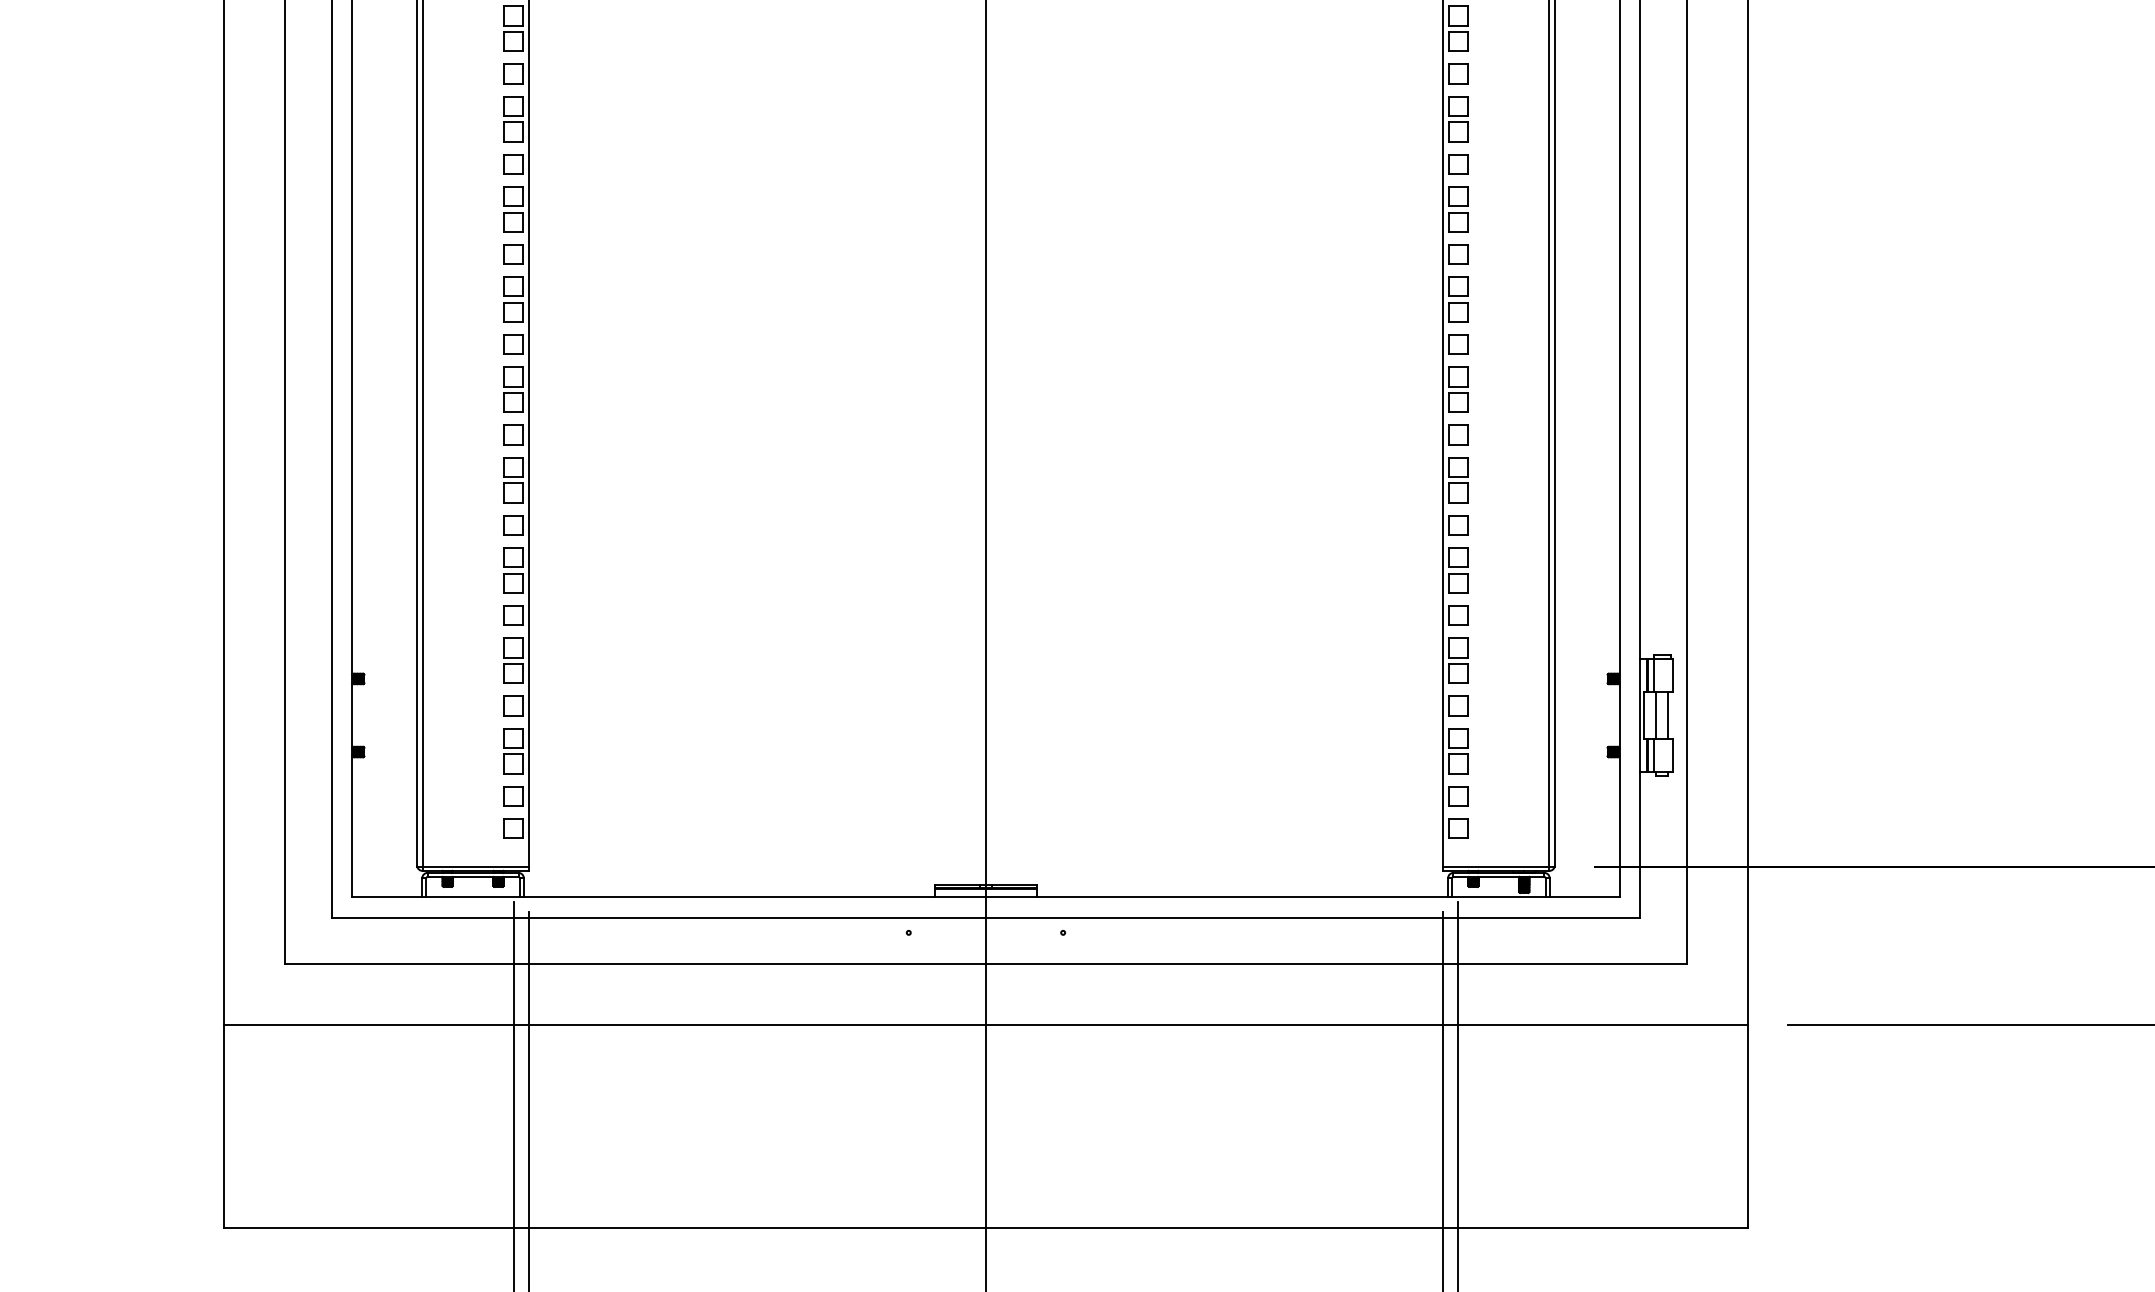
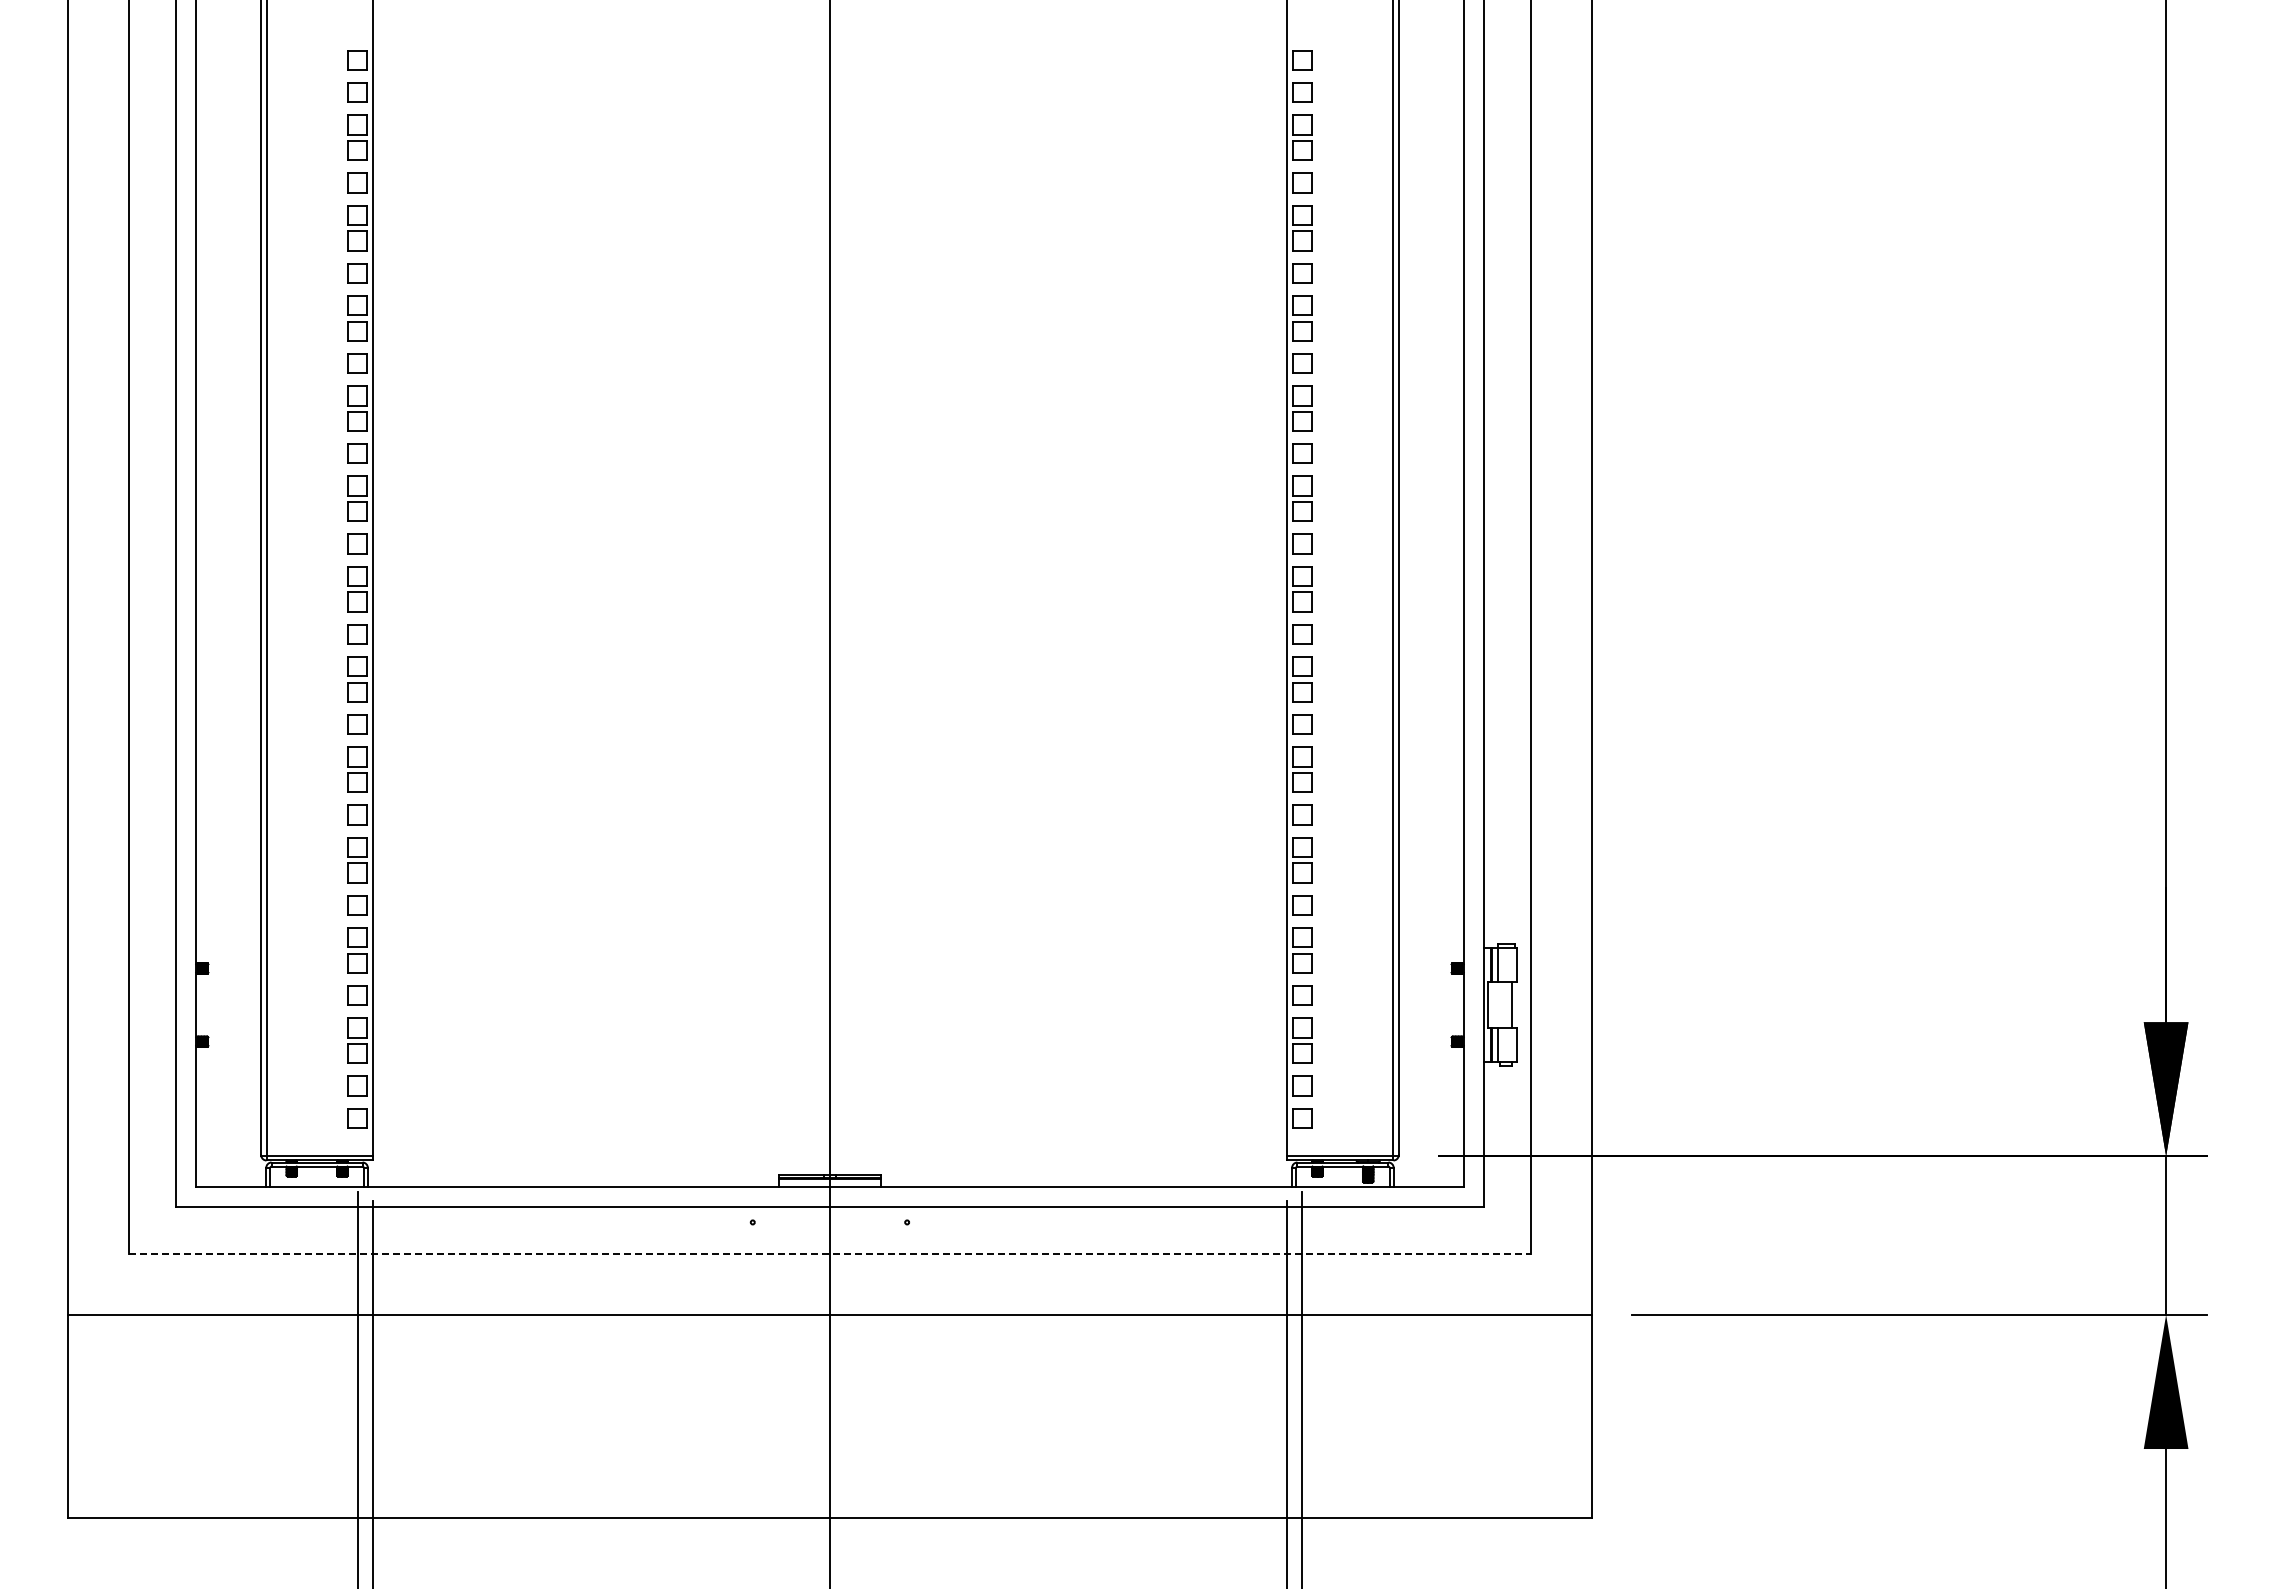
line: (1656, 714) -> (1500, 1004), removed
line: (985, 963) -> (829, 1253), solid -> dashed

